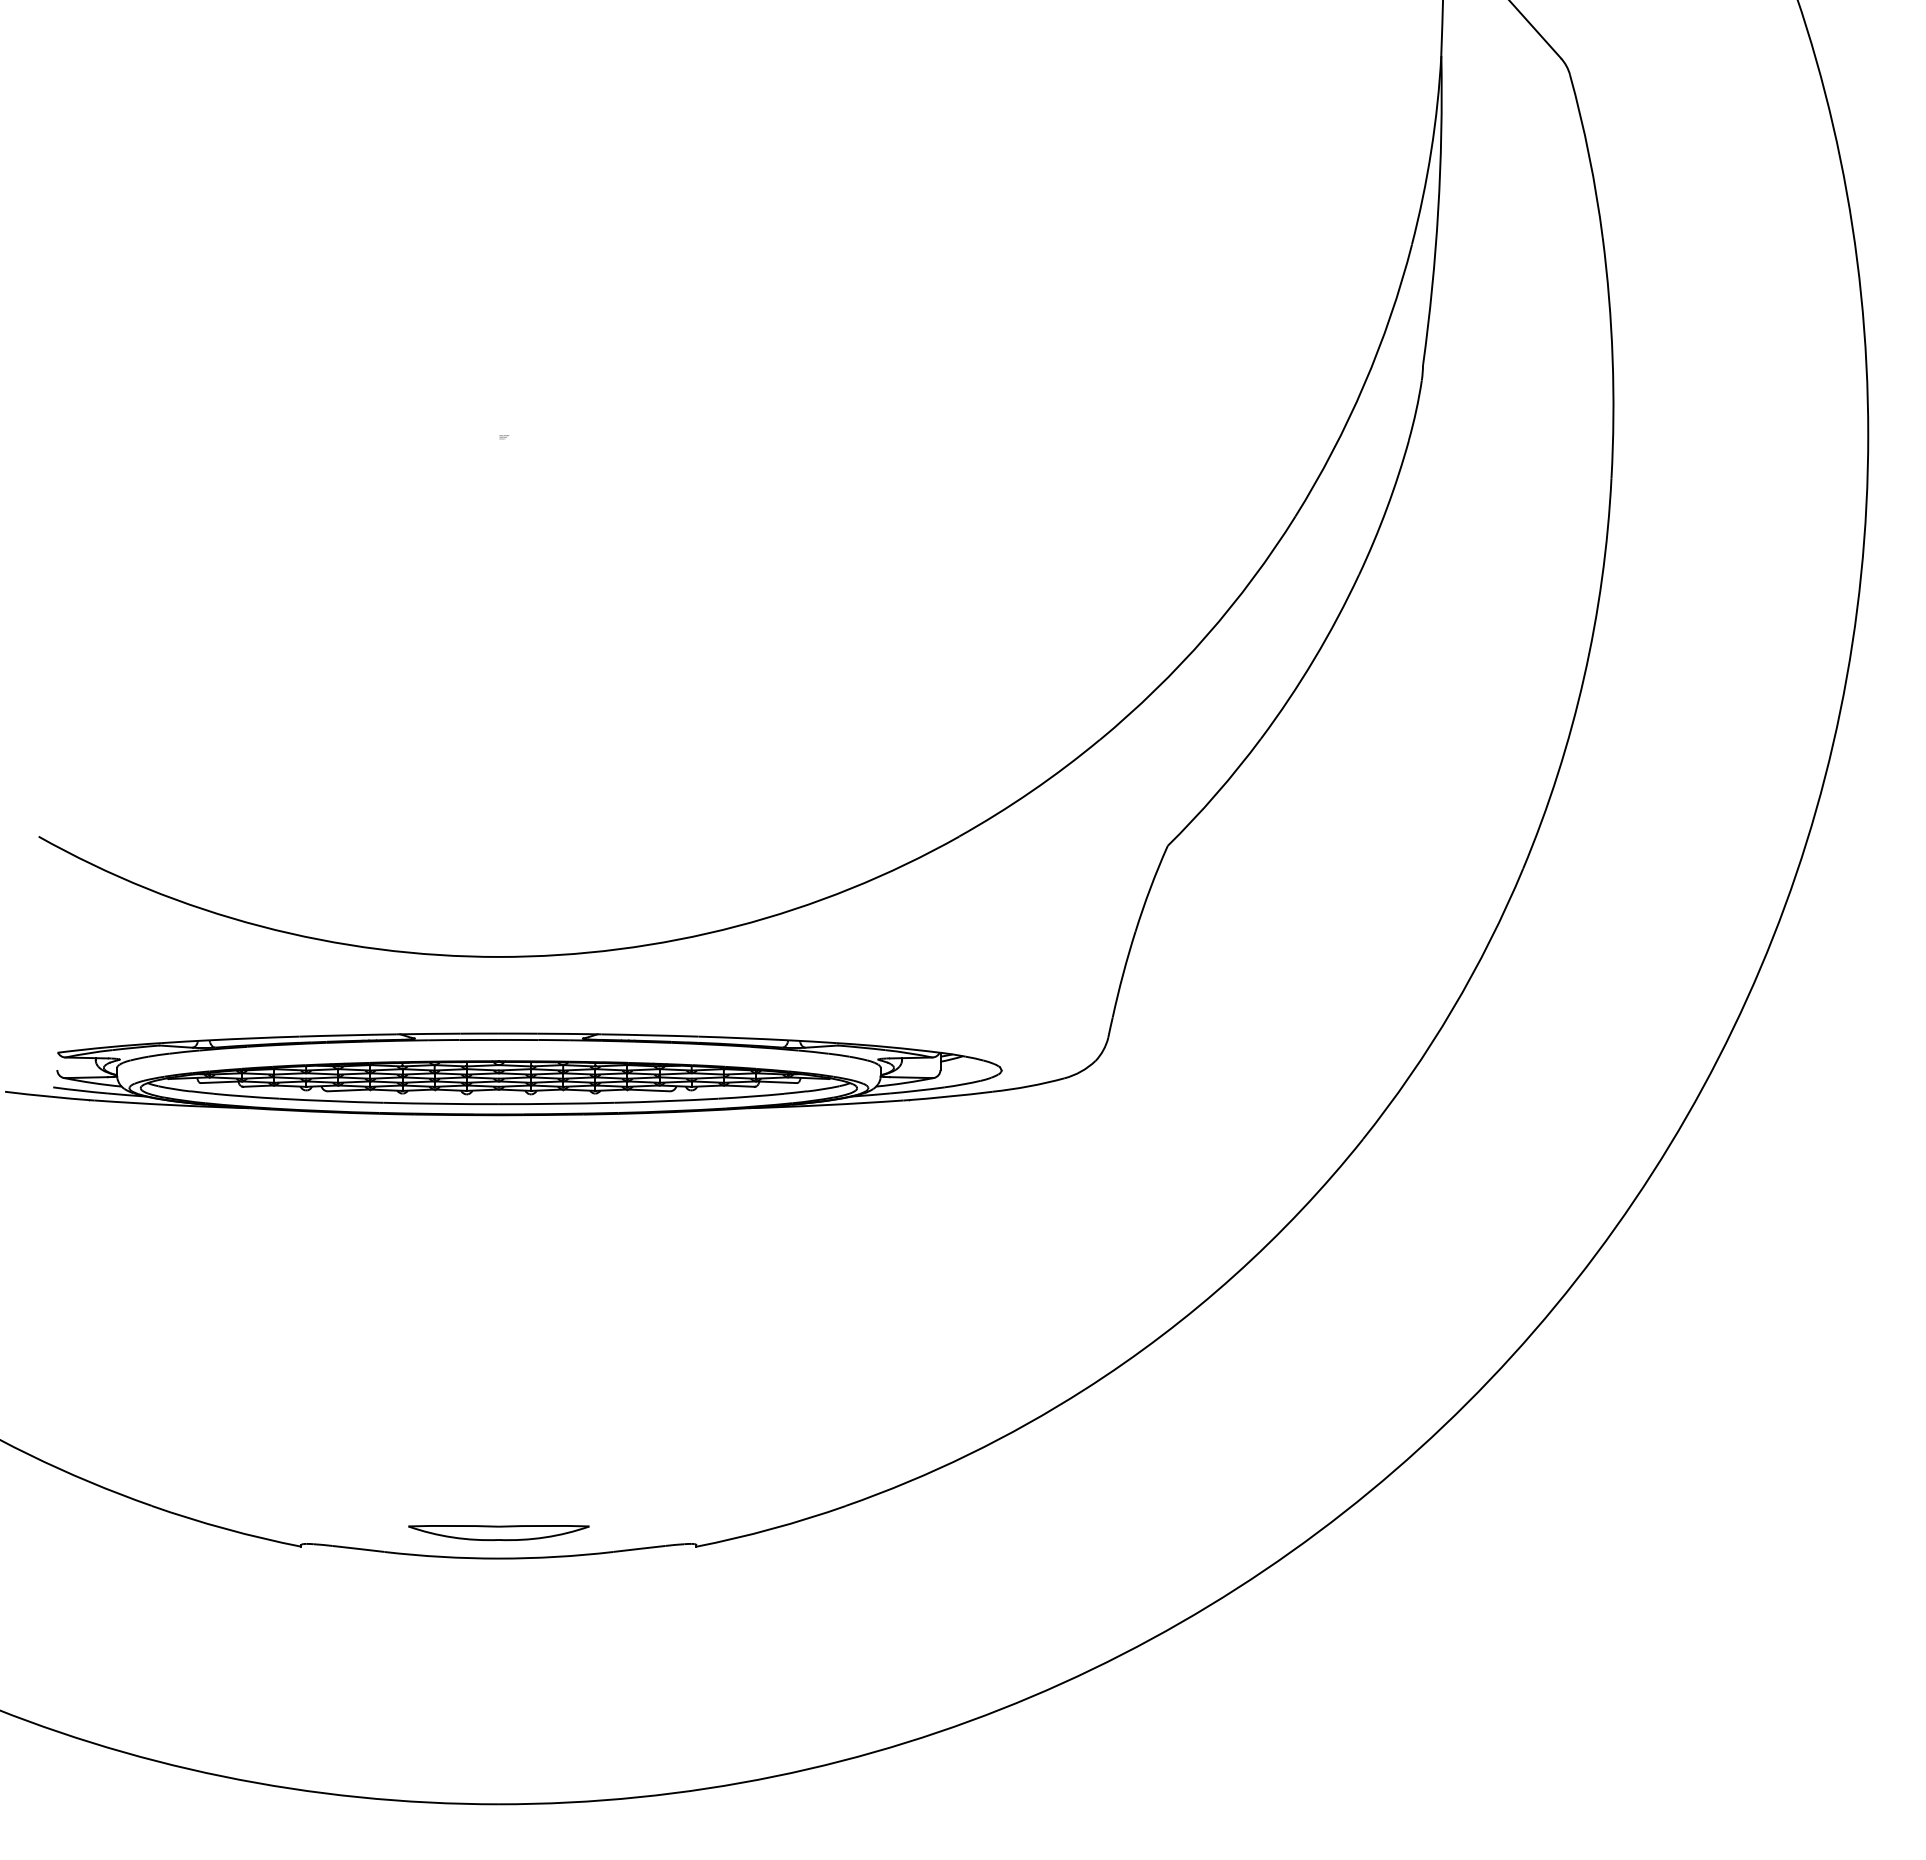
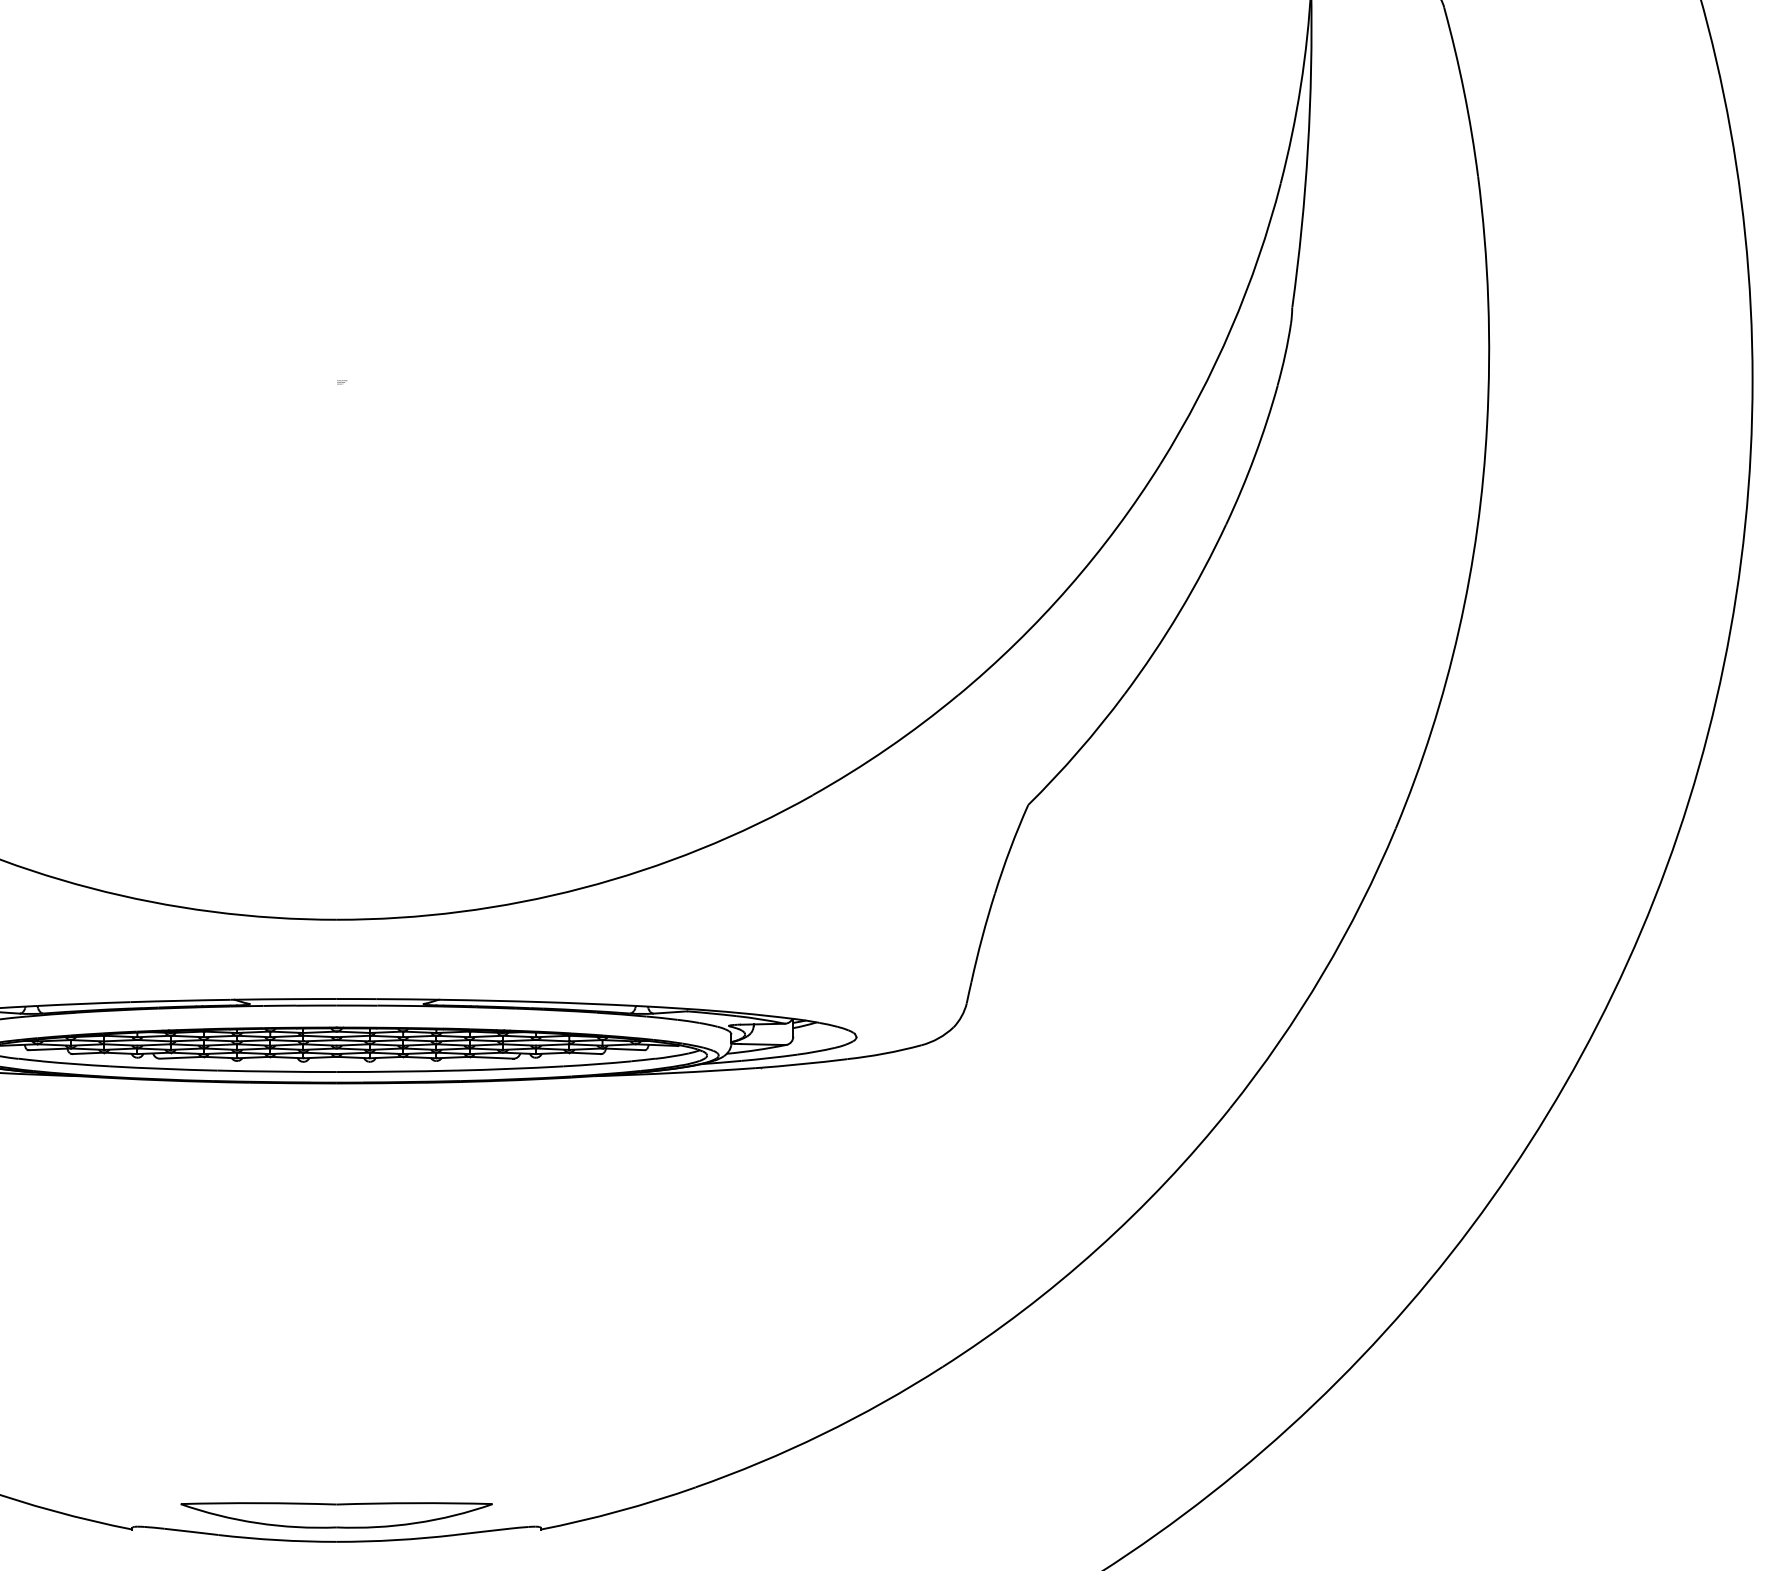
part: (498, 1532) -> (336, 1514), size x1.67

